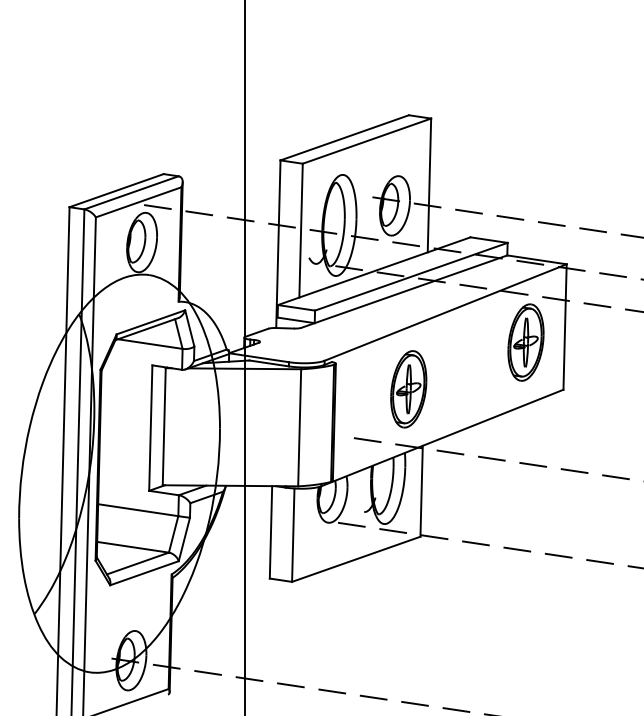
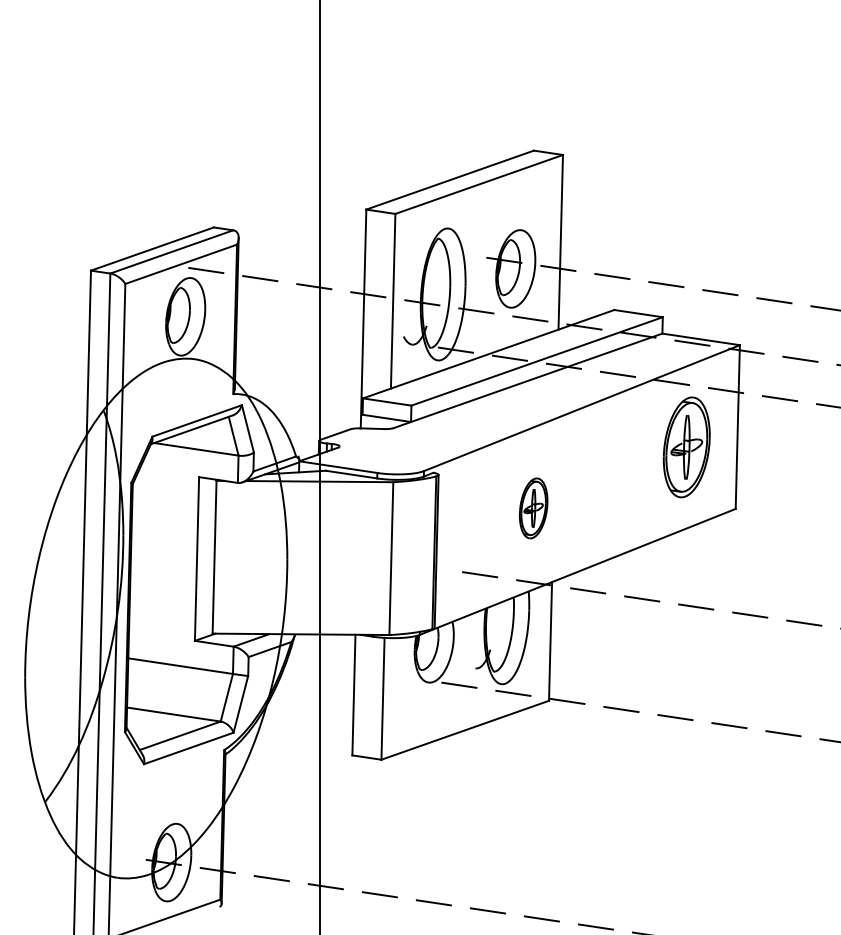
part: (408, 389) -> (533, 508), size x0.6

